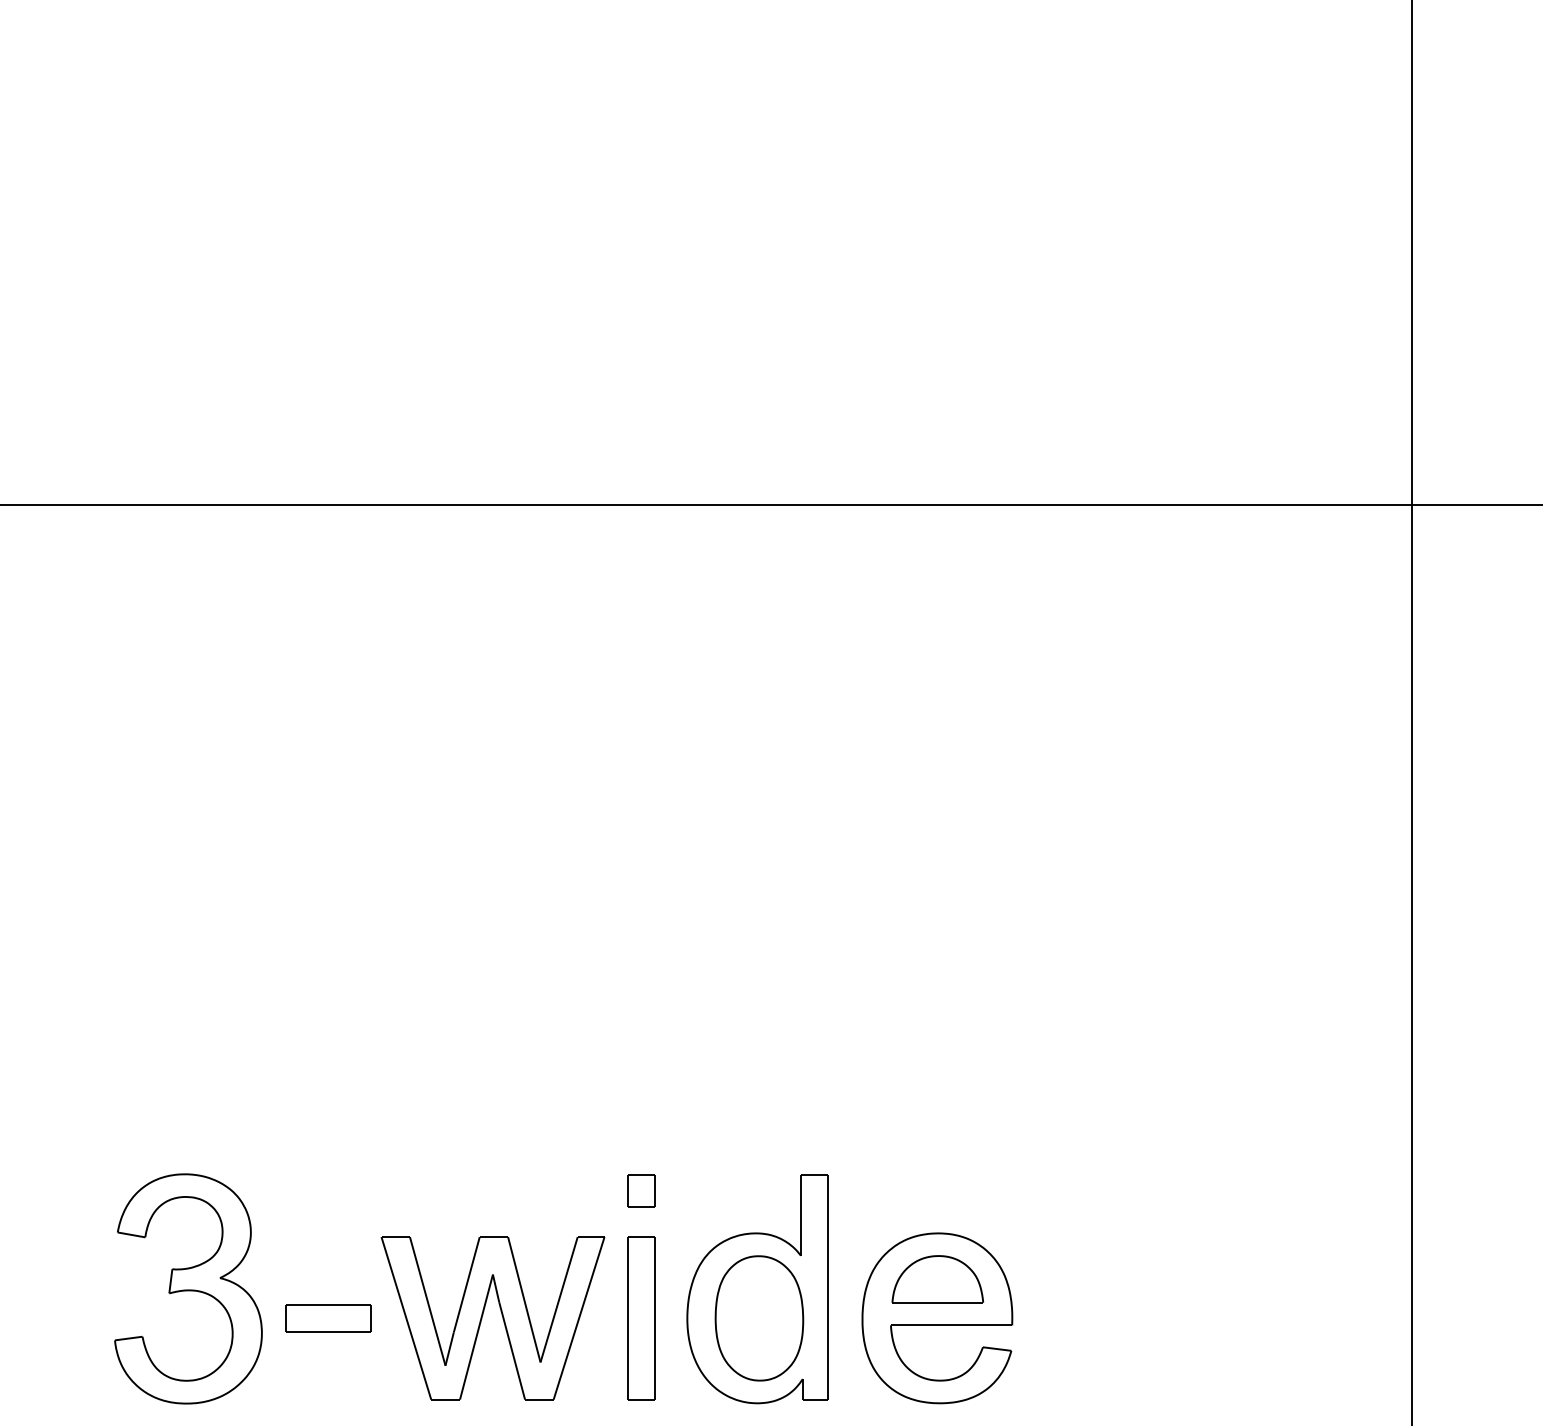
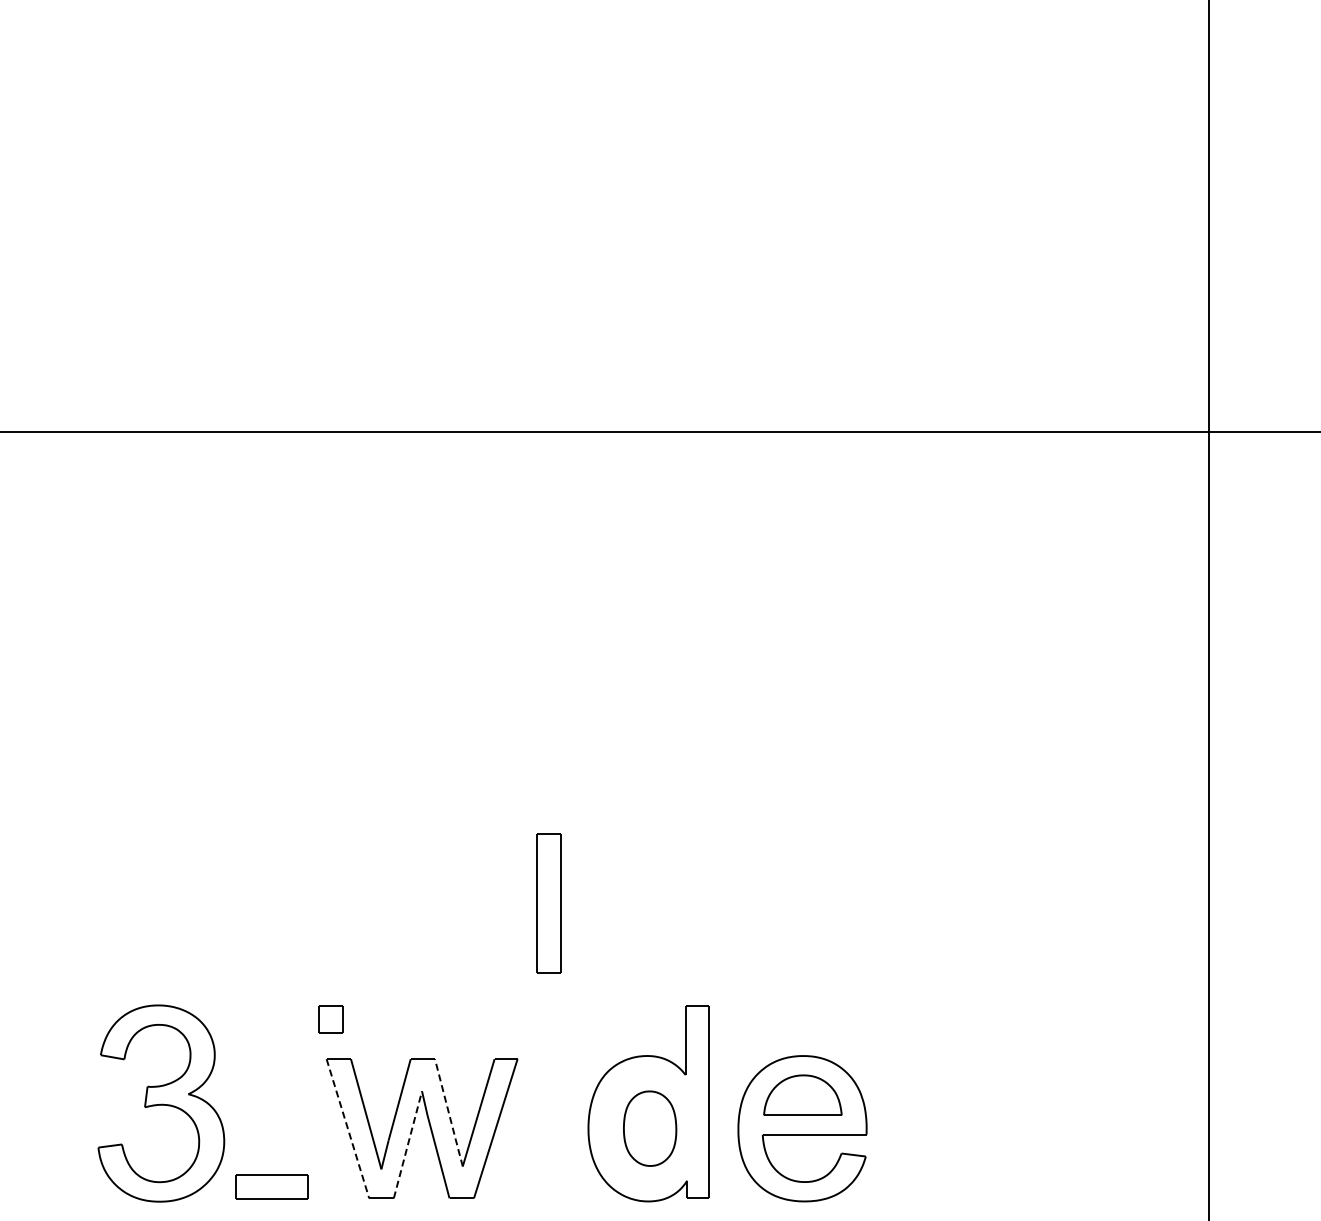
part: (640, 1190) -> (330, 1019), moved
line: (523, 1299) -> (448, 1112), solid -> dashed
part: (327, 1318) -> (271, 1186), moved
line: (405, 1318) -> (347, 1128), solid -> dashed
part: (640, 1318) -> (548, 903), moved
part: (758, 1318) -> (649, 1128), size x0.7
line: (477, 1336) -> (408, 1144), solid -> dashed

